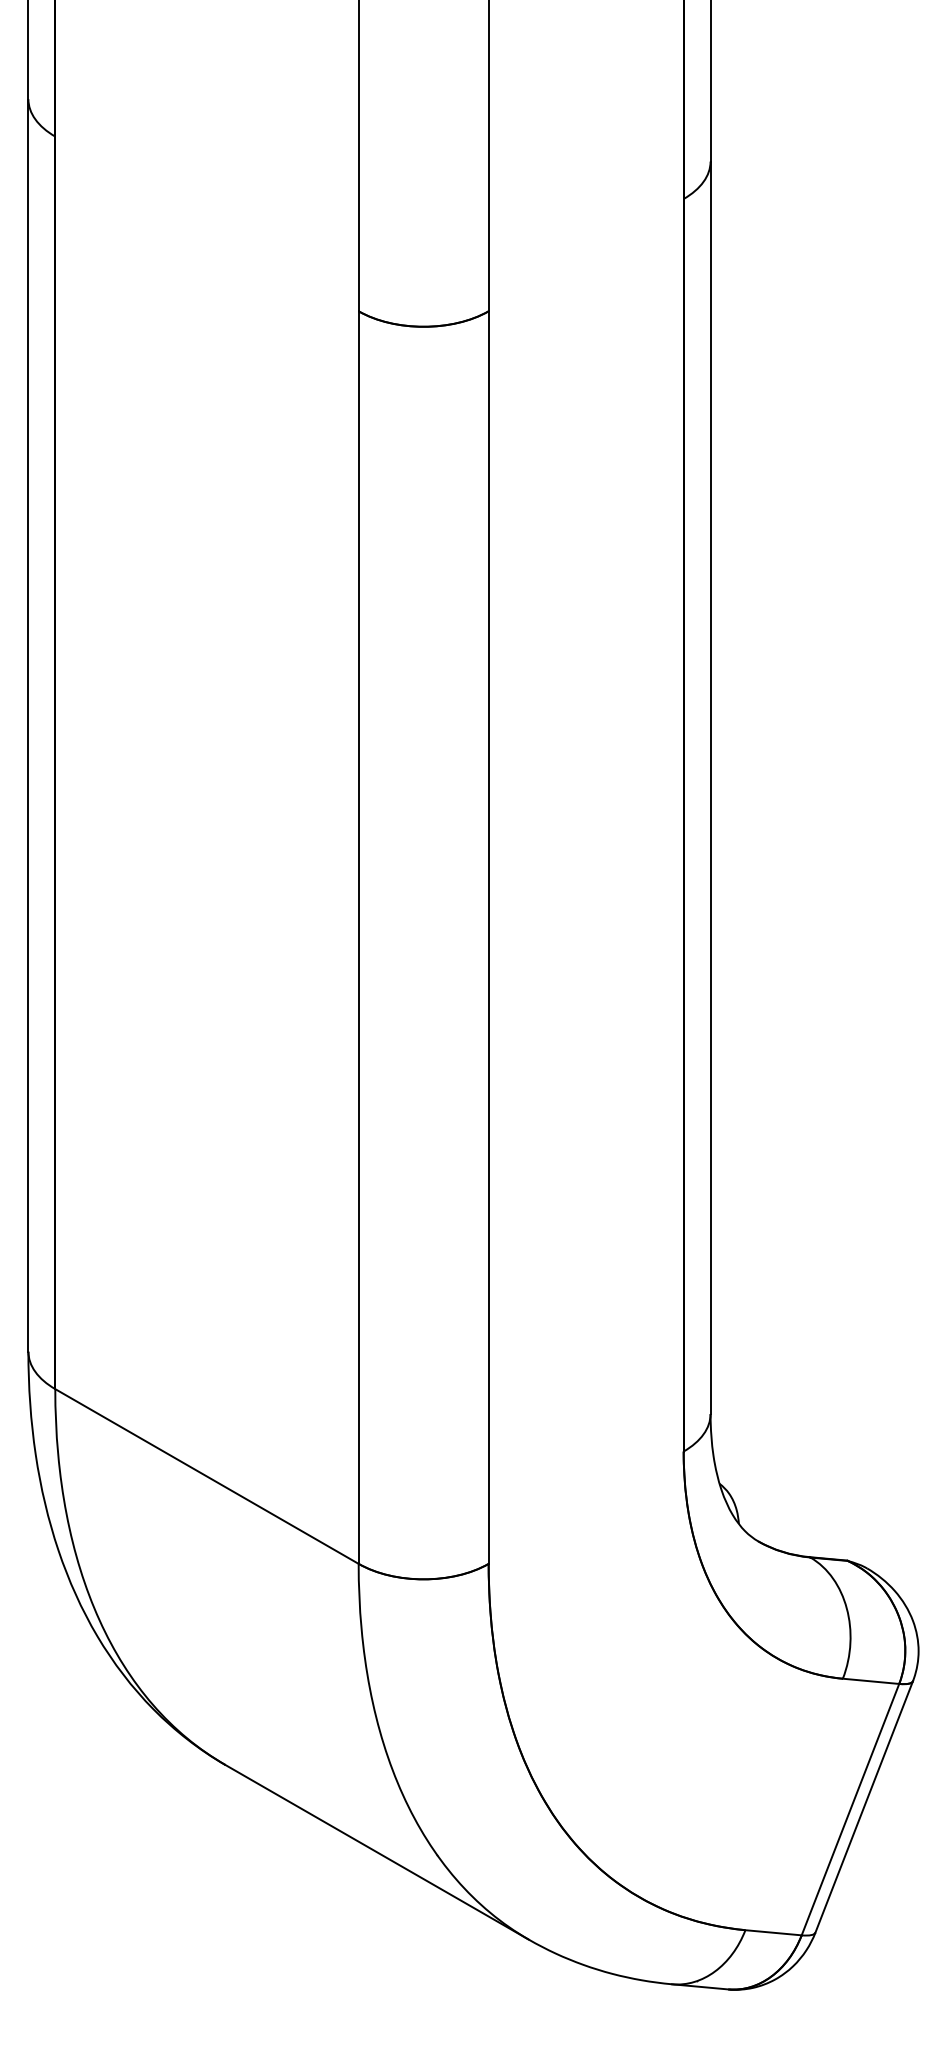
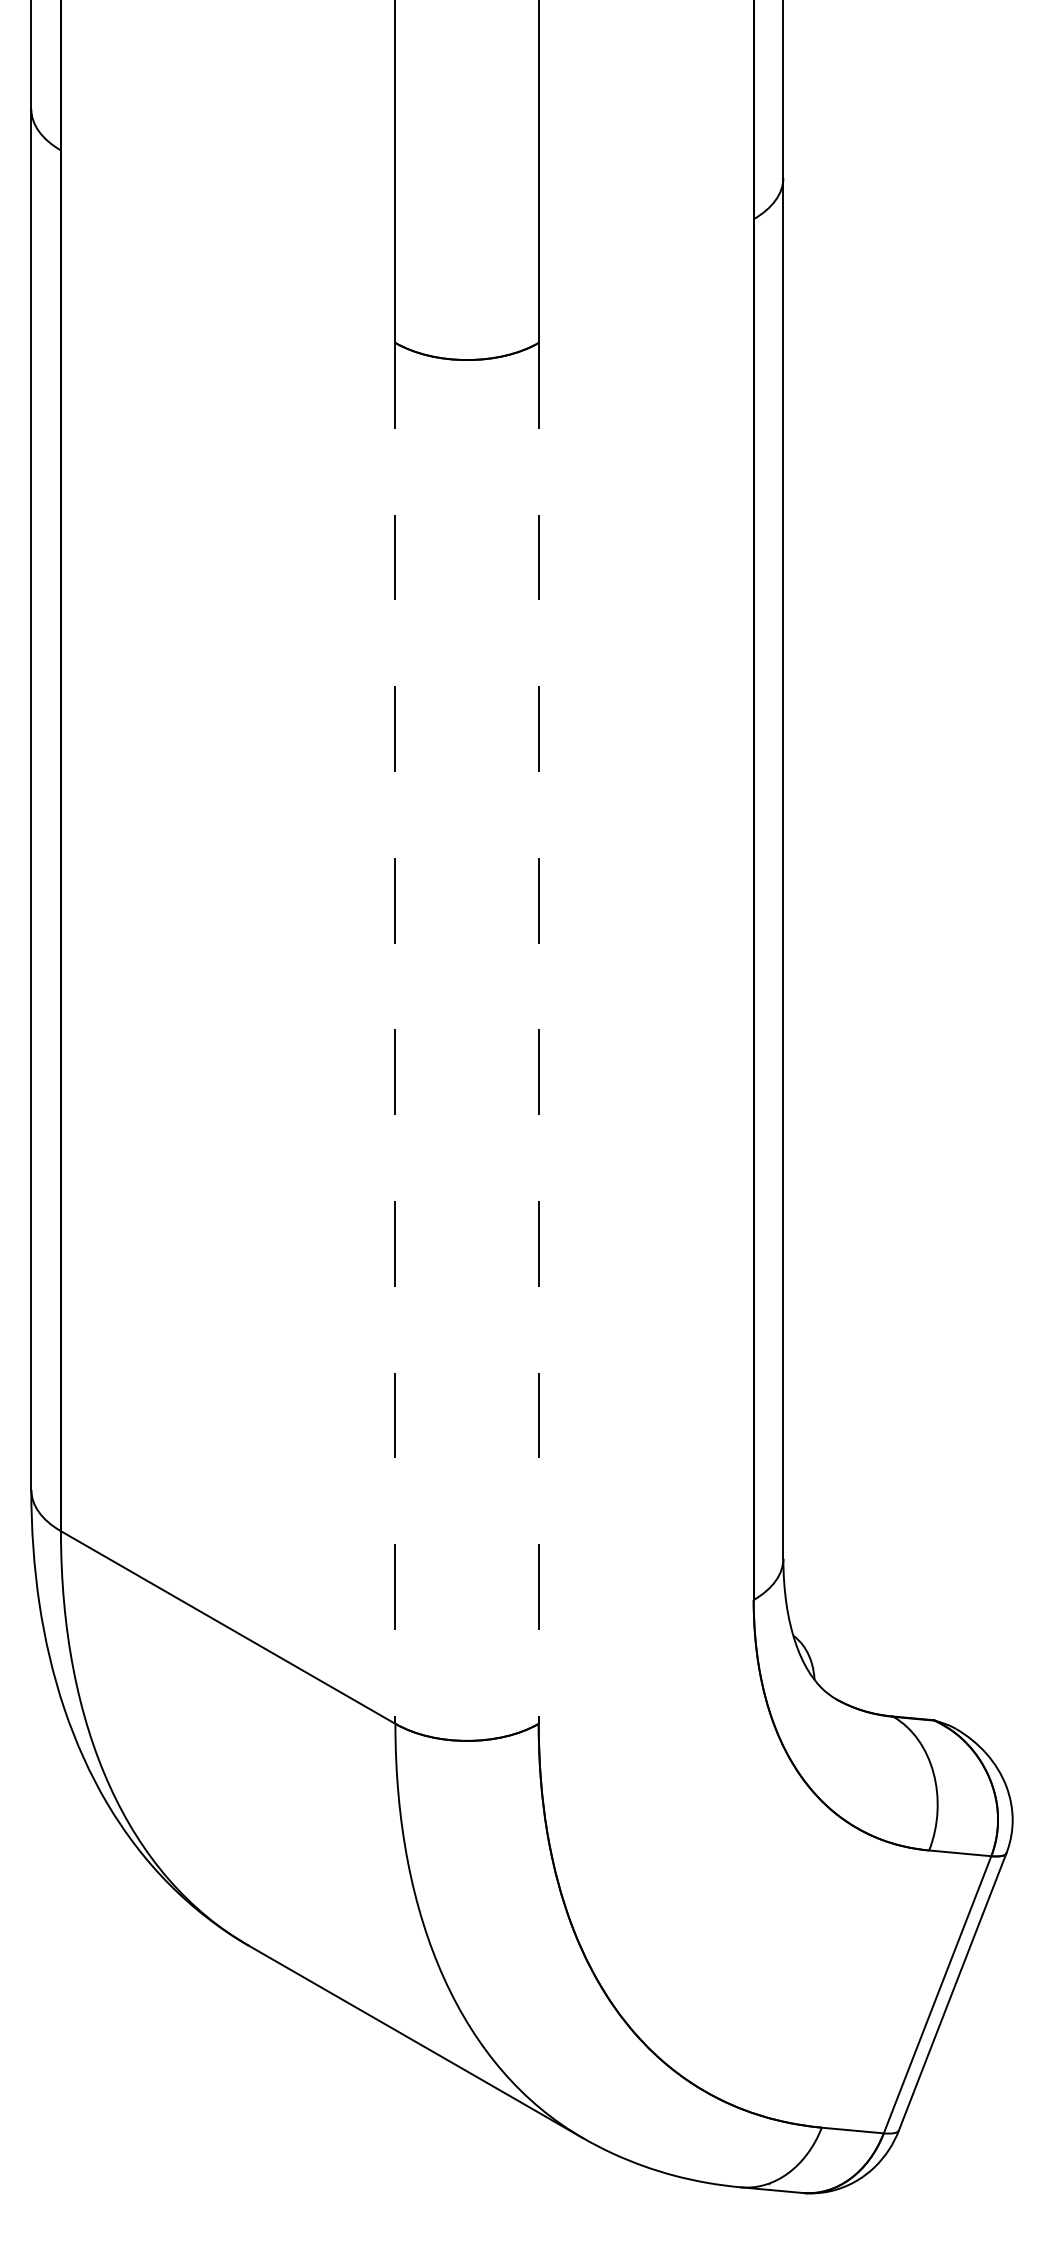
line: (358, 937) -> (395, 1033), solid -> dashed
line: (488, 937) -> (538, 1033), solid -> dashed

